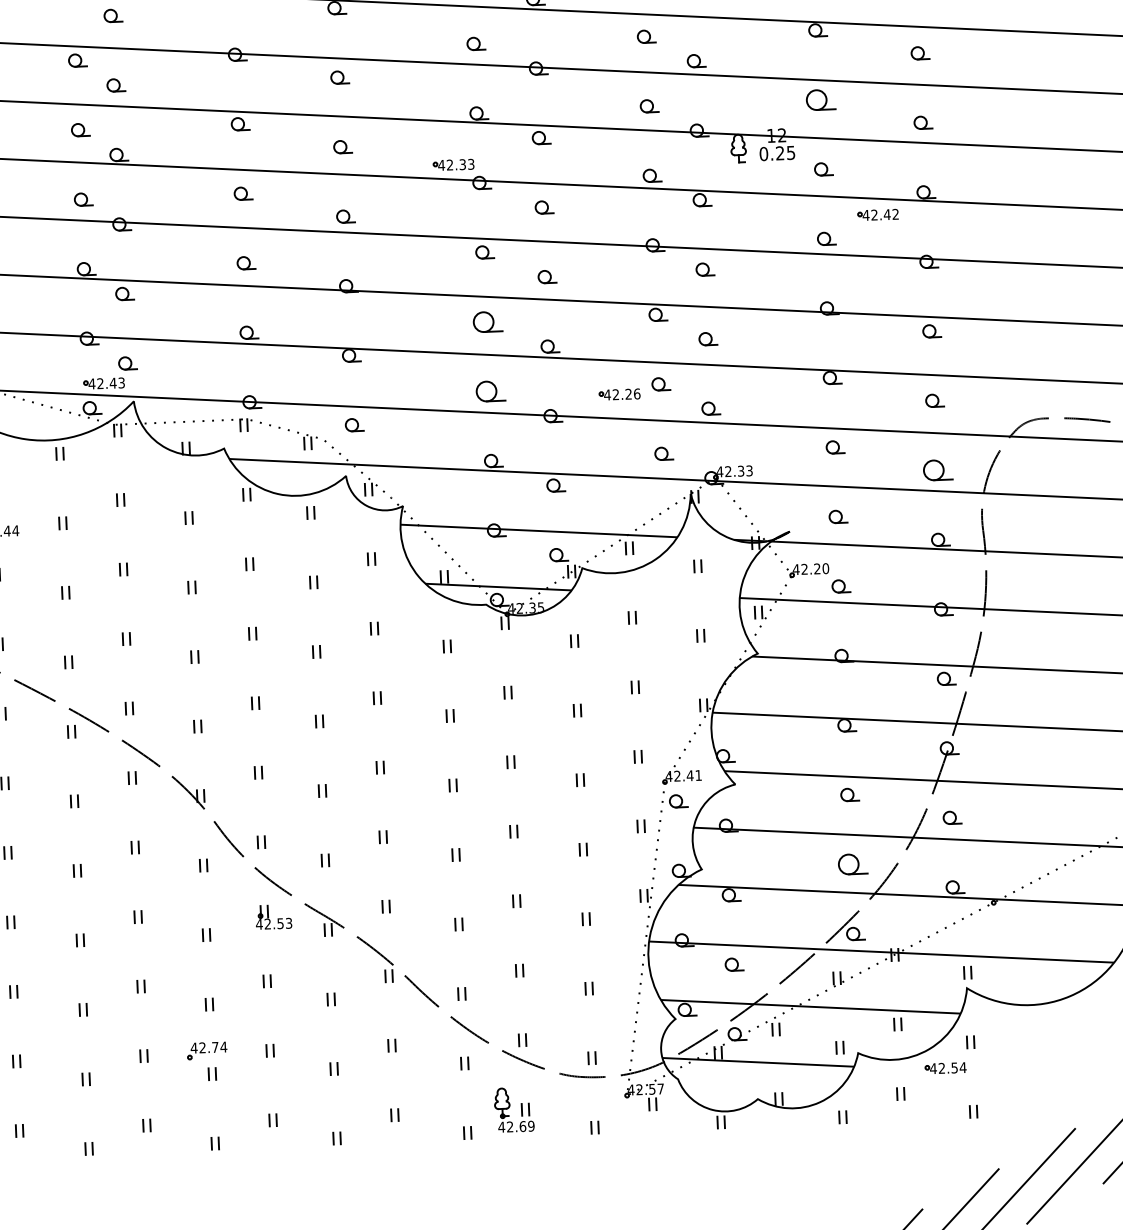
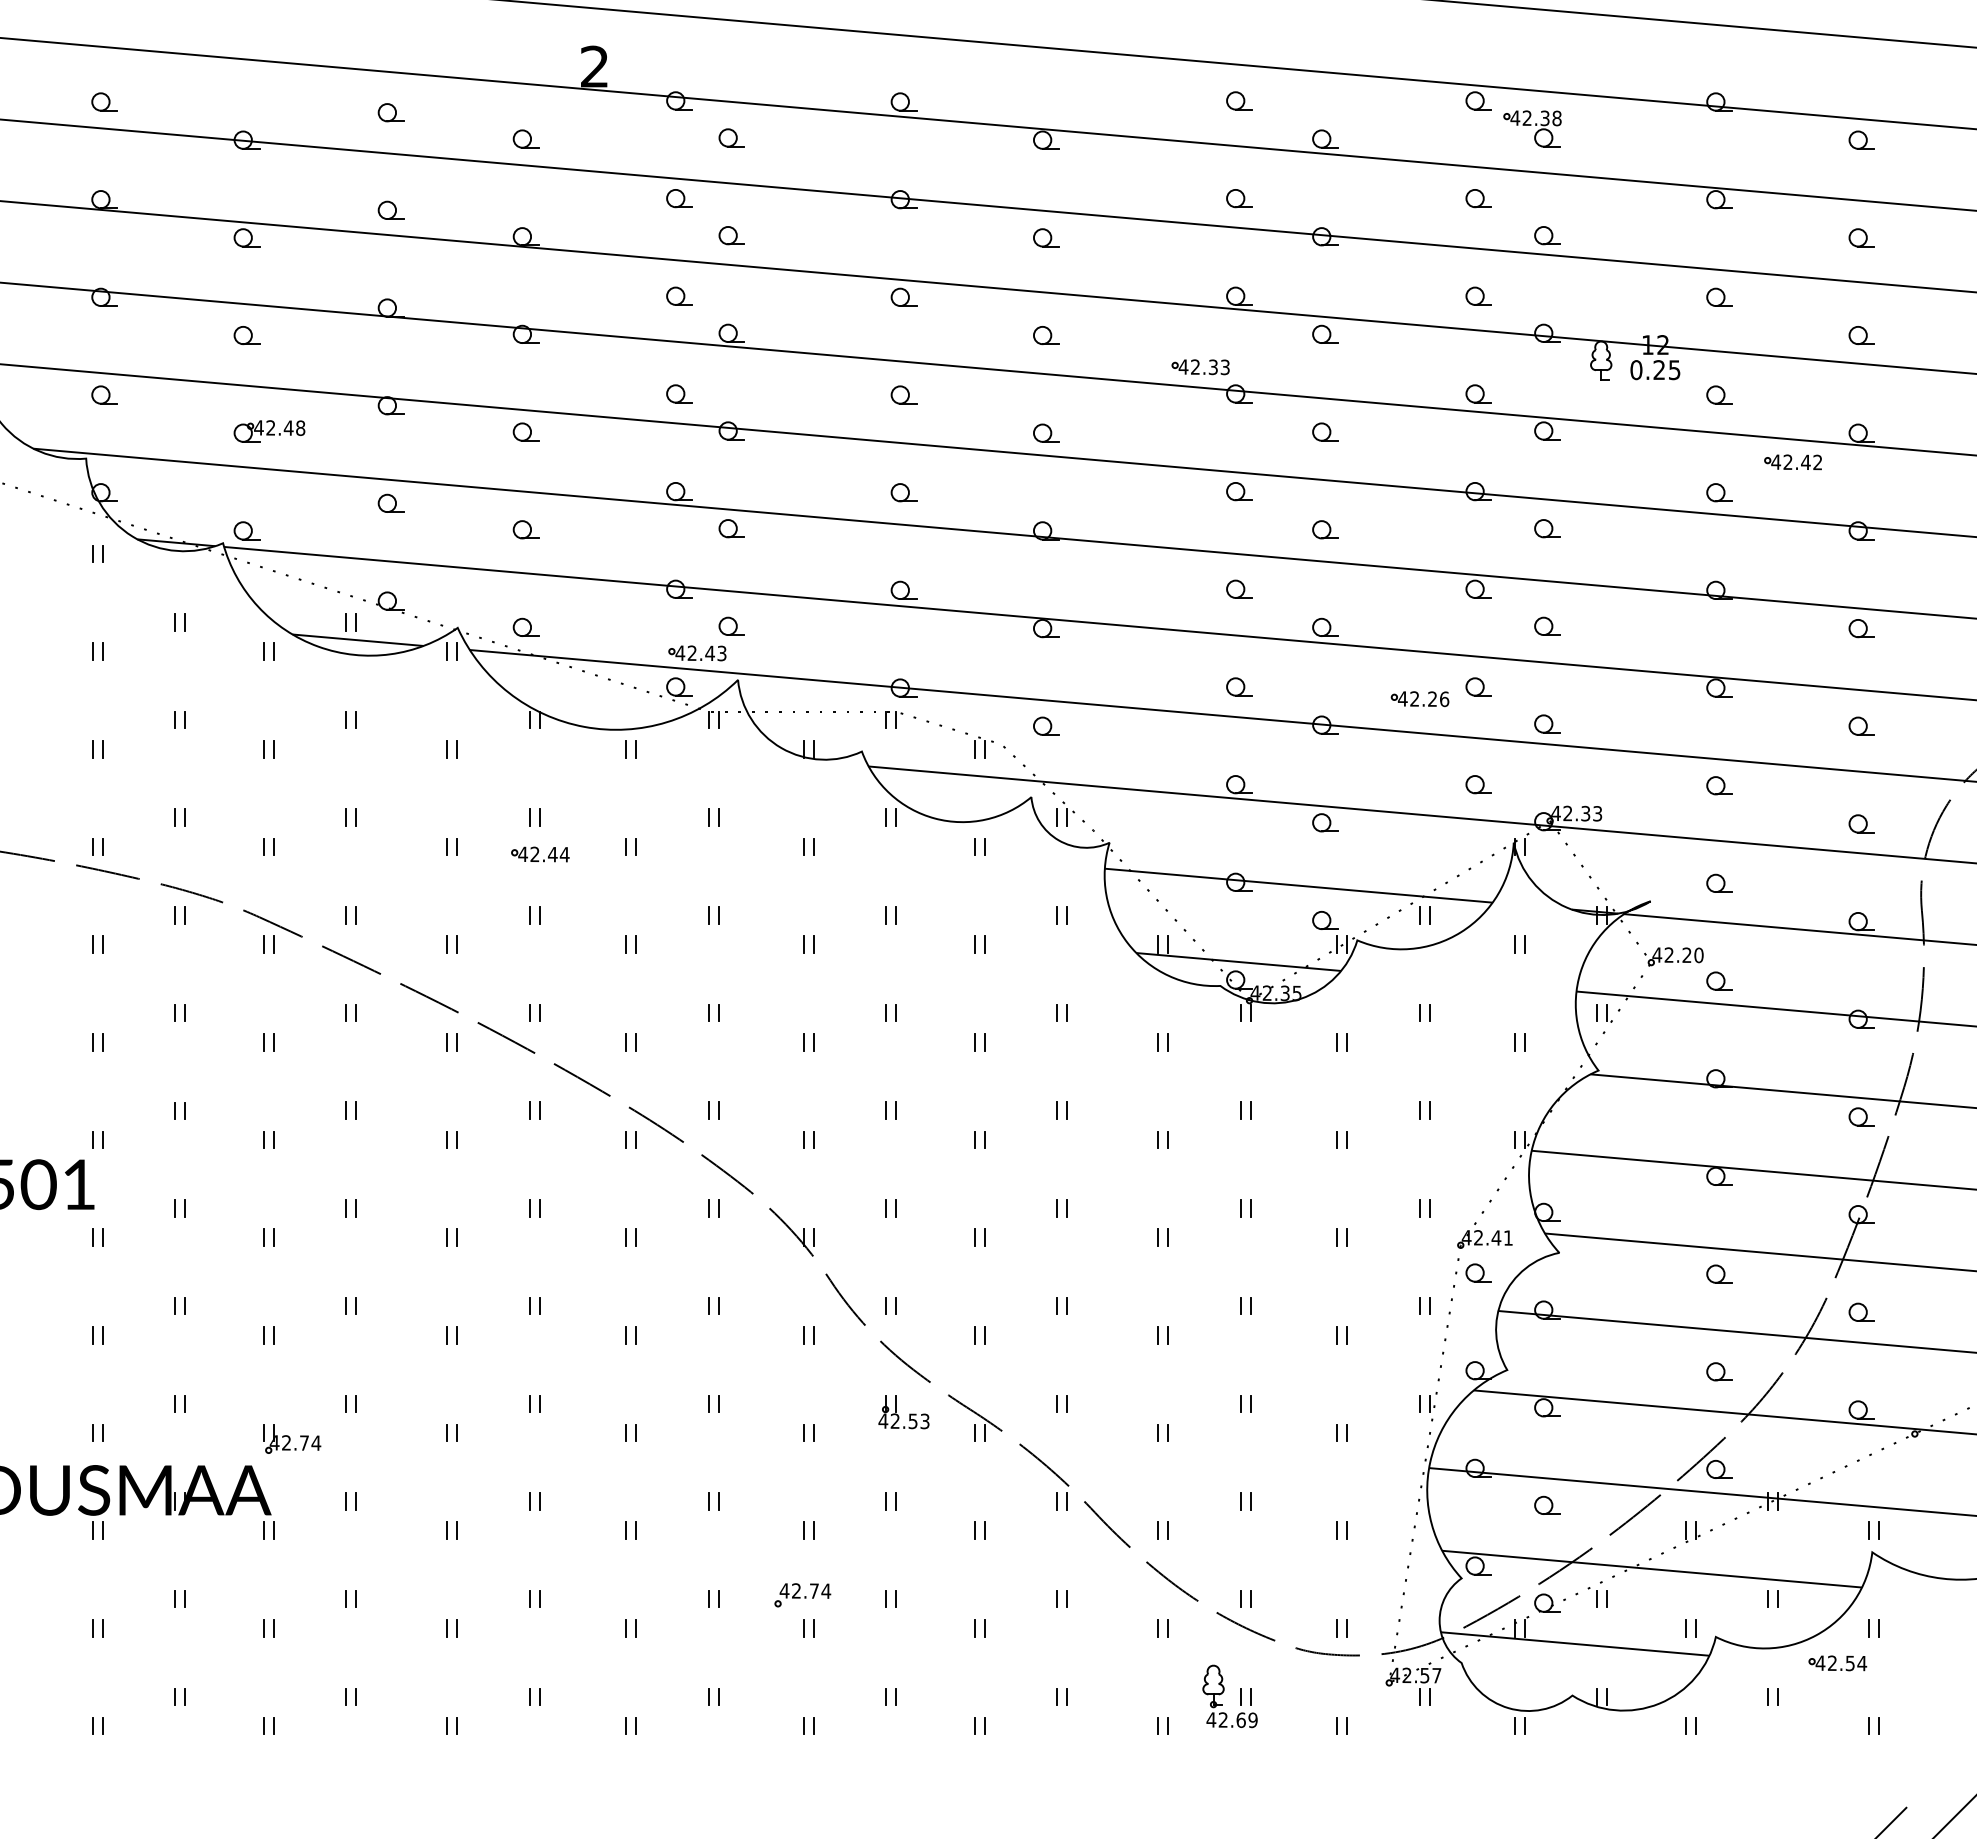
part: (820, 99) -> (1719, 296), size x0.62
part: (487, 321) -> (1239, 588), size x0.62
part: (490, 391) -> (1239, 686), size x0.62
part: (937, 469) -> (1861, 823), size x0.62
part: (852, 864) -> (1719, 1371), size x0.62

